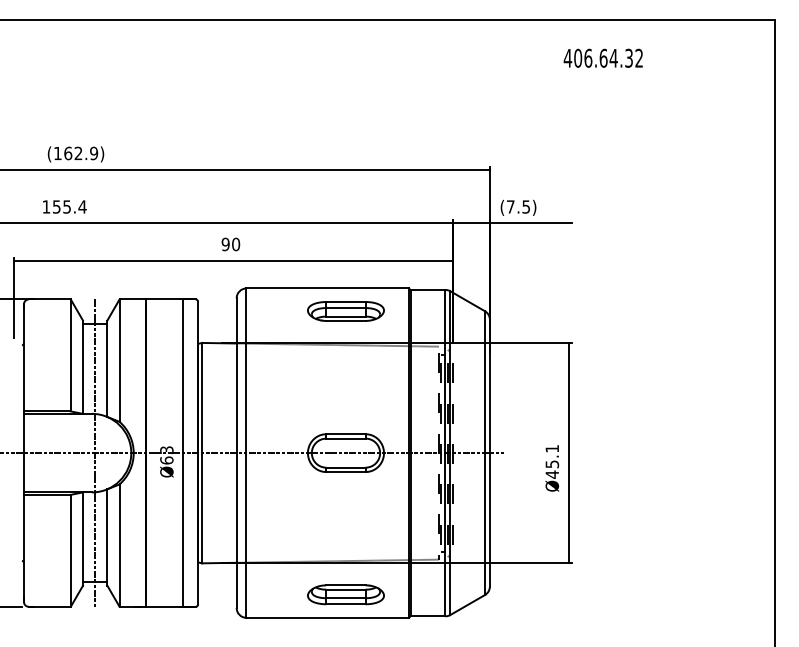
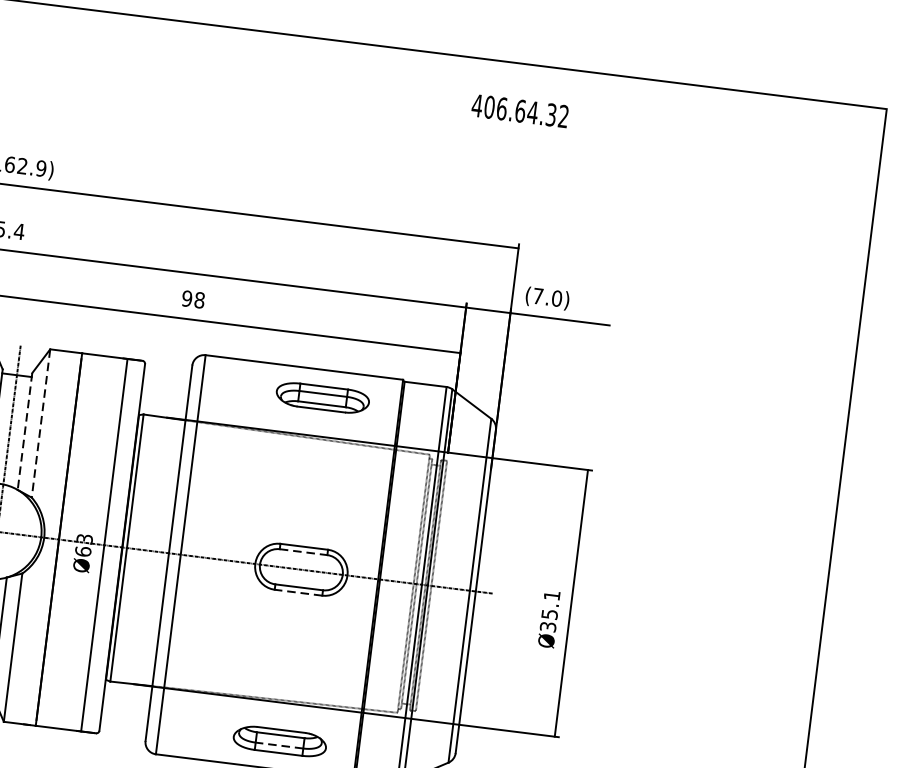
text: (602, 57) -> (519, 110), moved
text: (526, 206) -> (557, 298), (7.5) -> (7.0)
text: (236, 244) -> (200, 300), 90 -> 98
line: (119, 361) -> (40, 424), solid -> dashed
line: (107, 369) -> (25, 432), solid -> dashed
line: (345, 438) -> (303, 551), solid -> dashed
line: (345, 472) -> (297, 593), solid -> dashed
text: (552, 474) -> (548, 626), Ø45.1 -> Ø35.1
line: (345, 598) -> (278, 745), solid -> dashed

